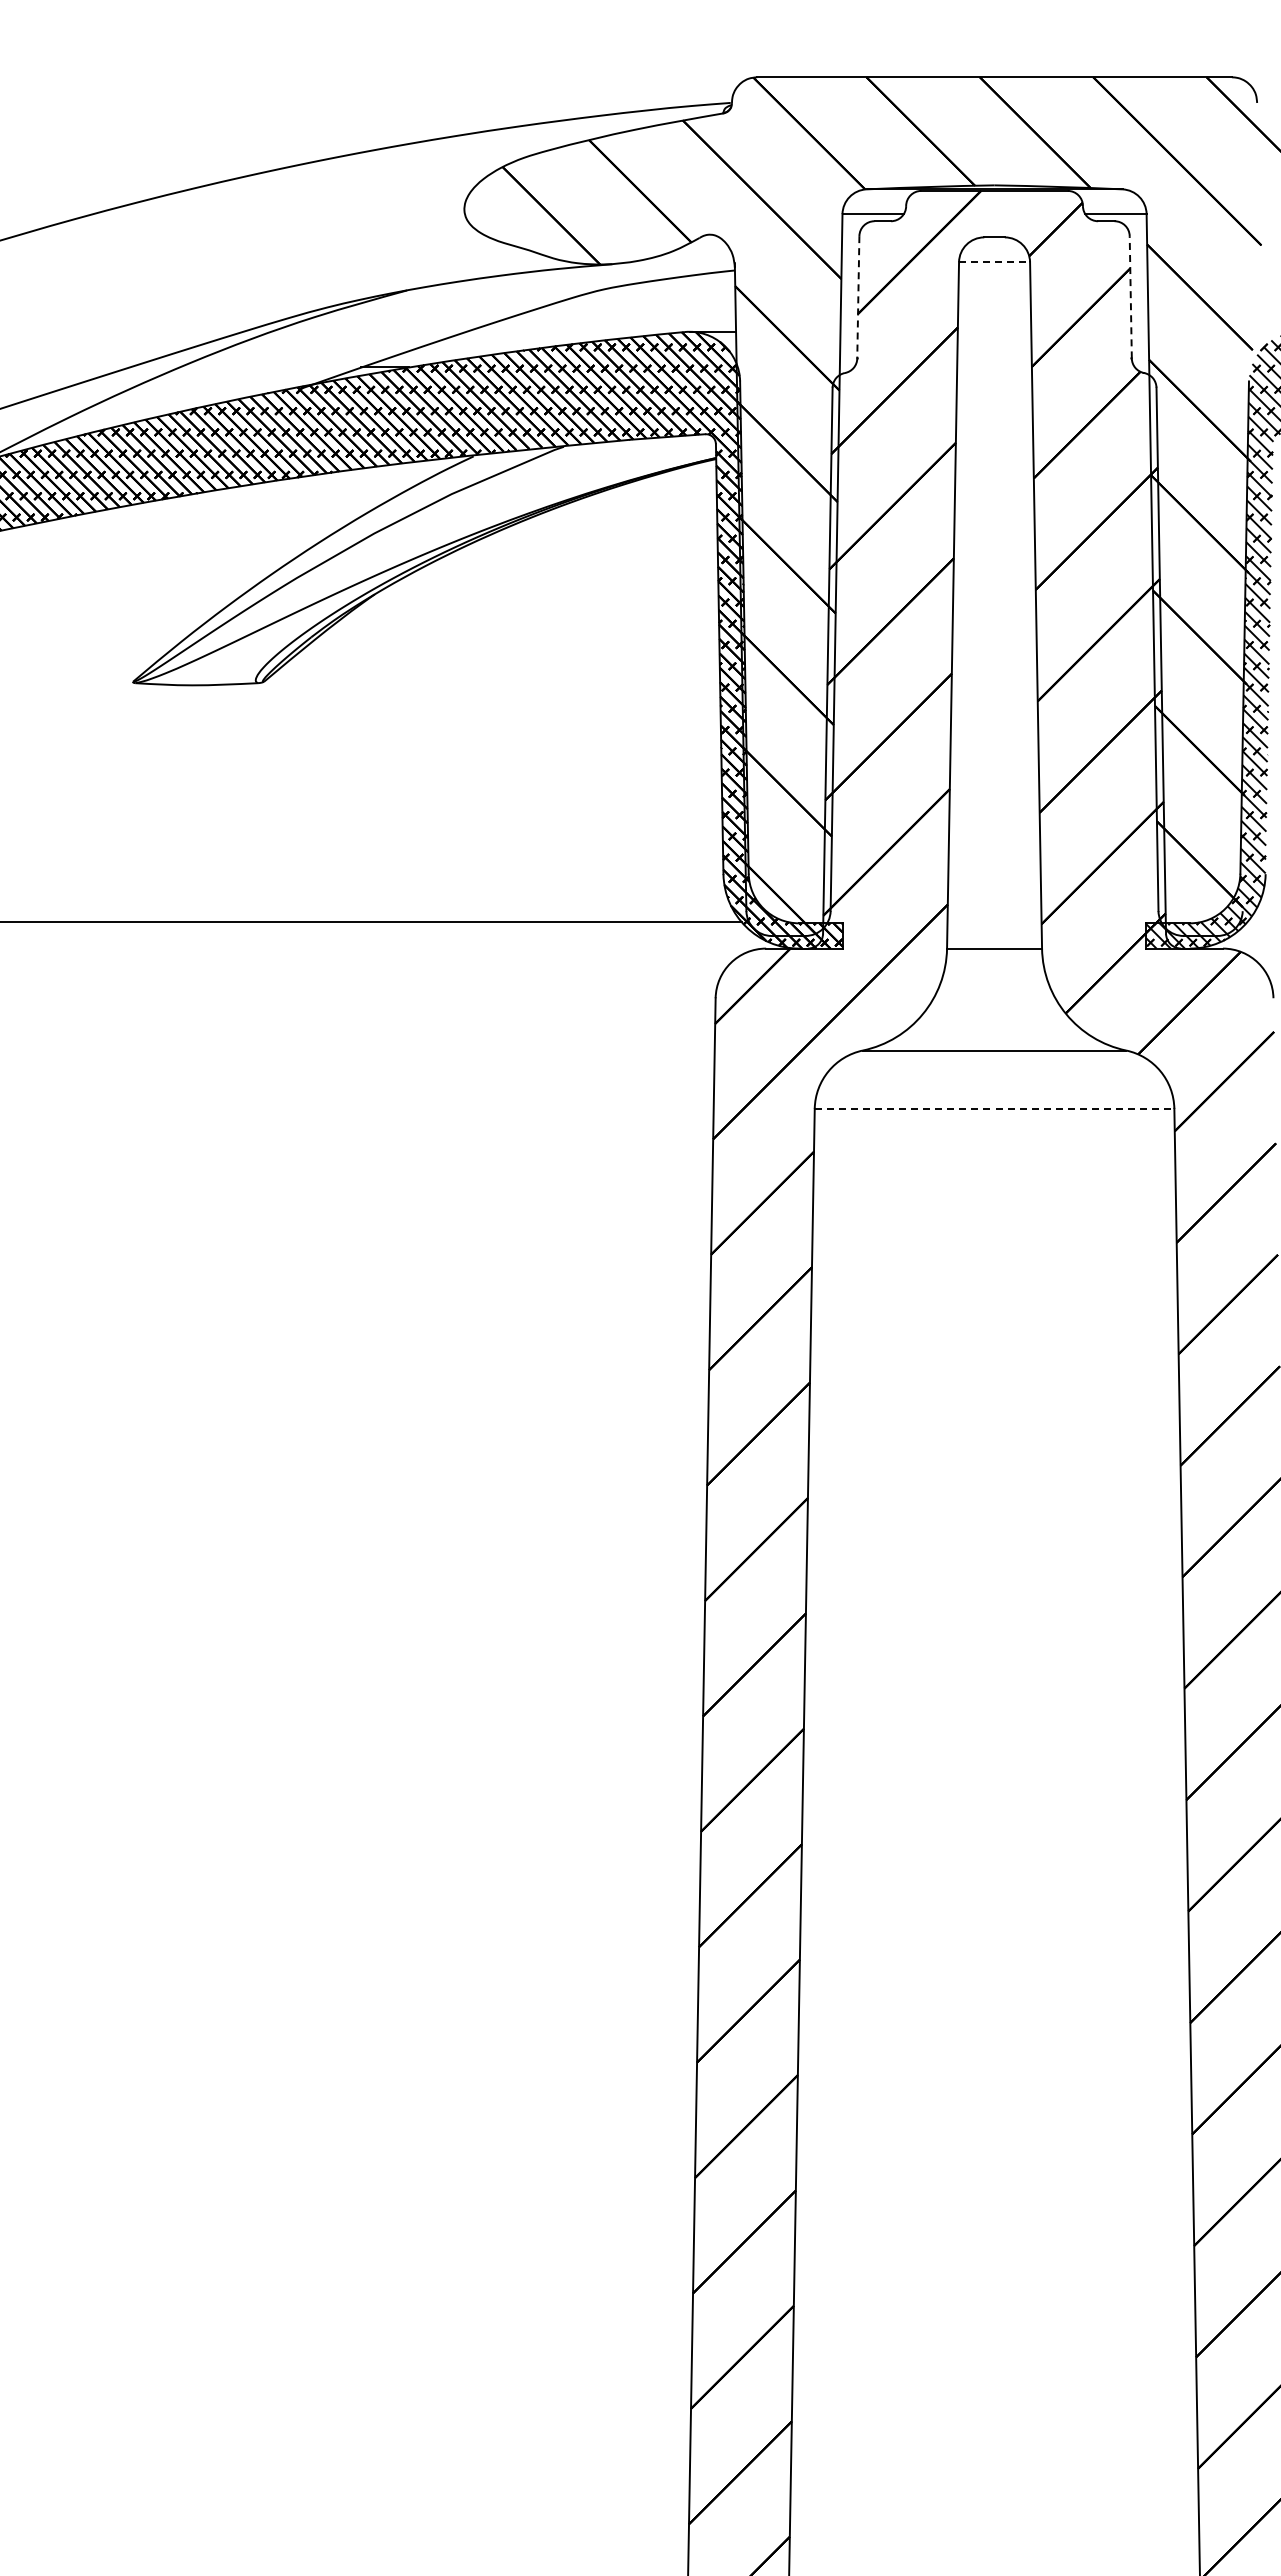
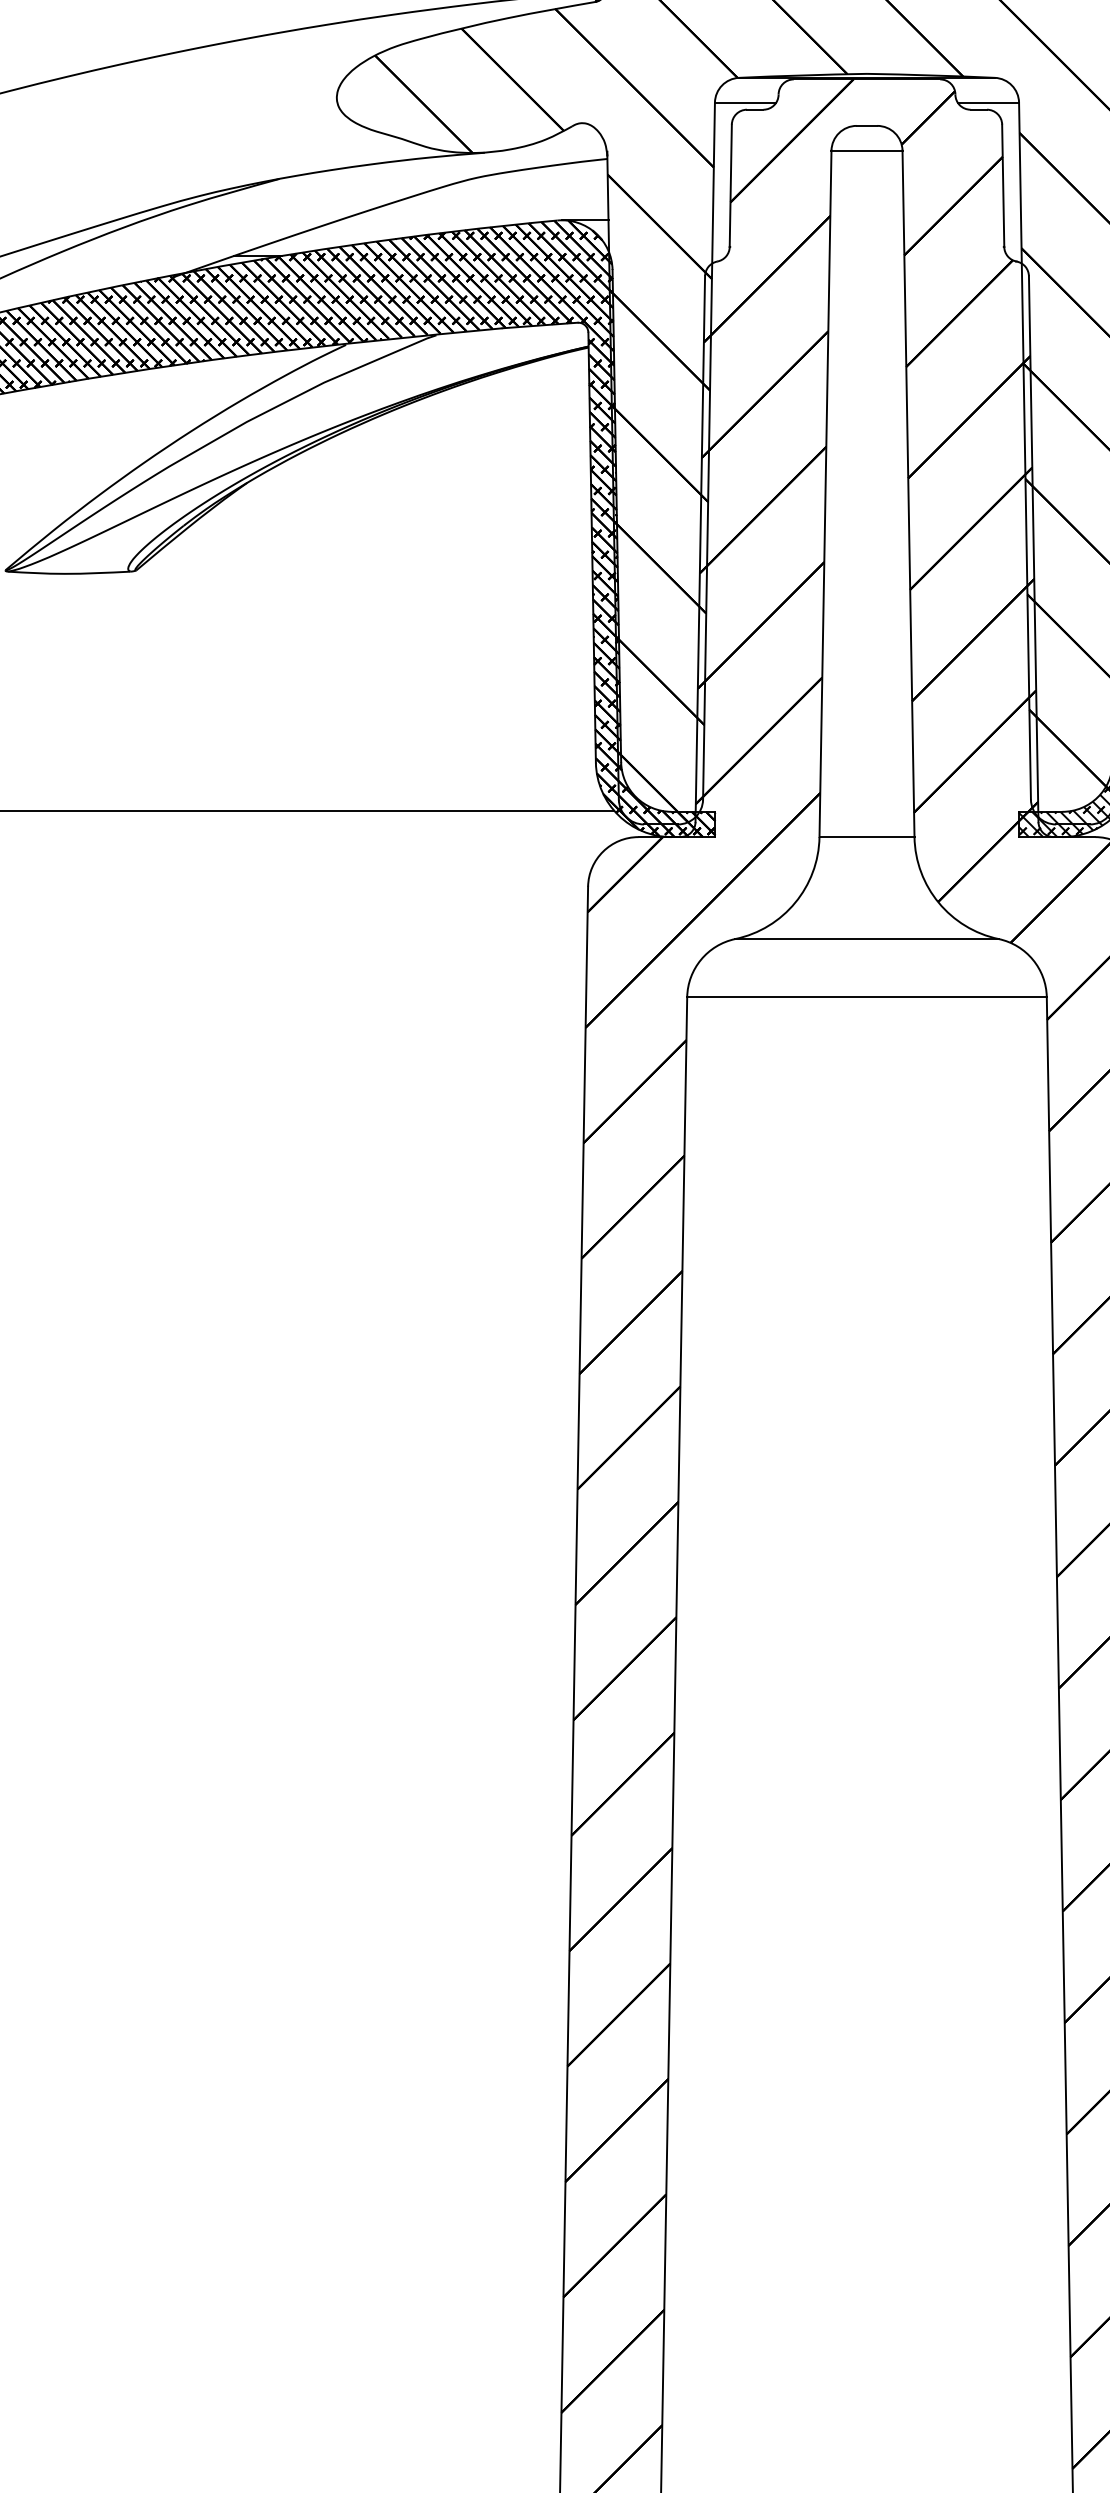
line: (994, 262) -> (866, 151), dashed -> solid
line: (1130, 296) -> (1002, 185), dashed -> solid
line: (858, 297) -> (730, 186), dashed -> solid
line: (994, 1108) -> (866, 997), dashed -> solid

